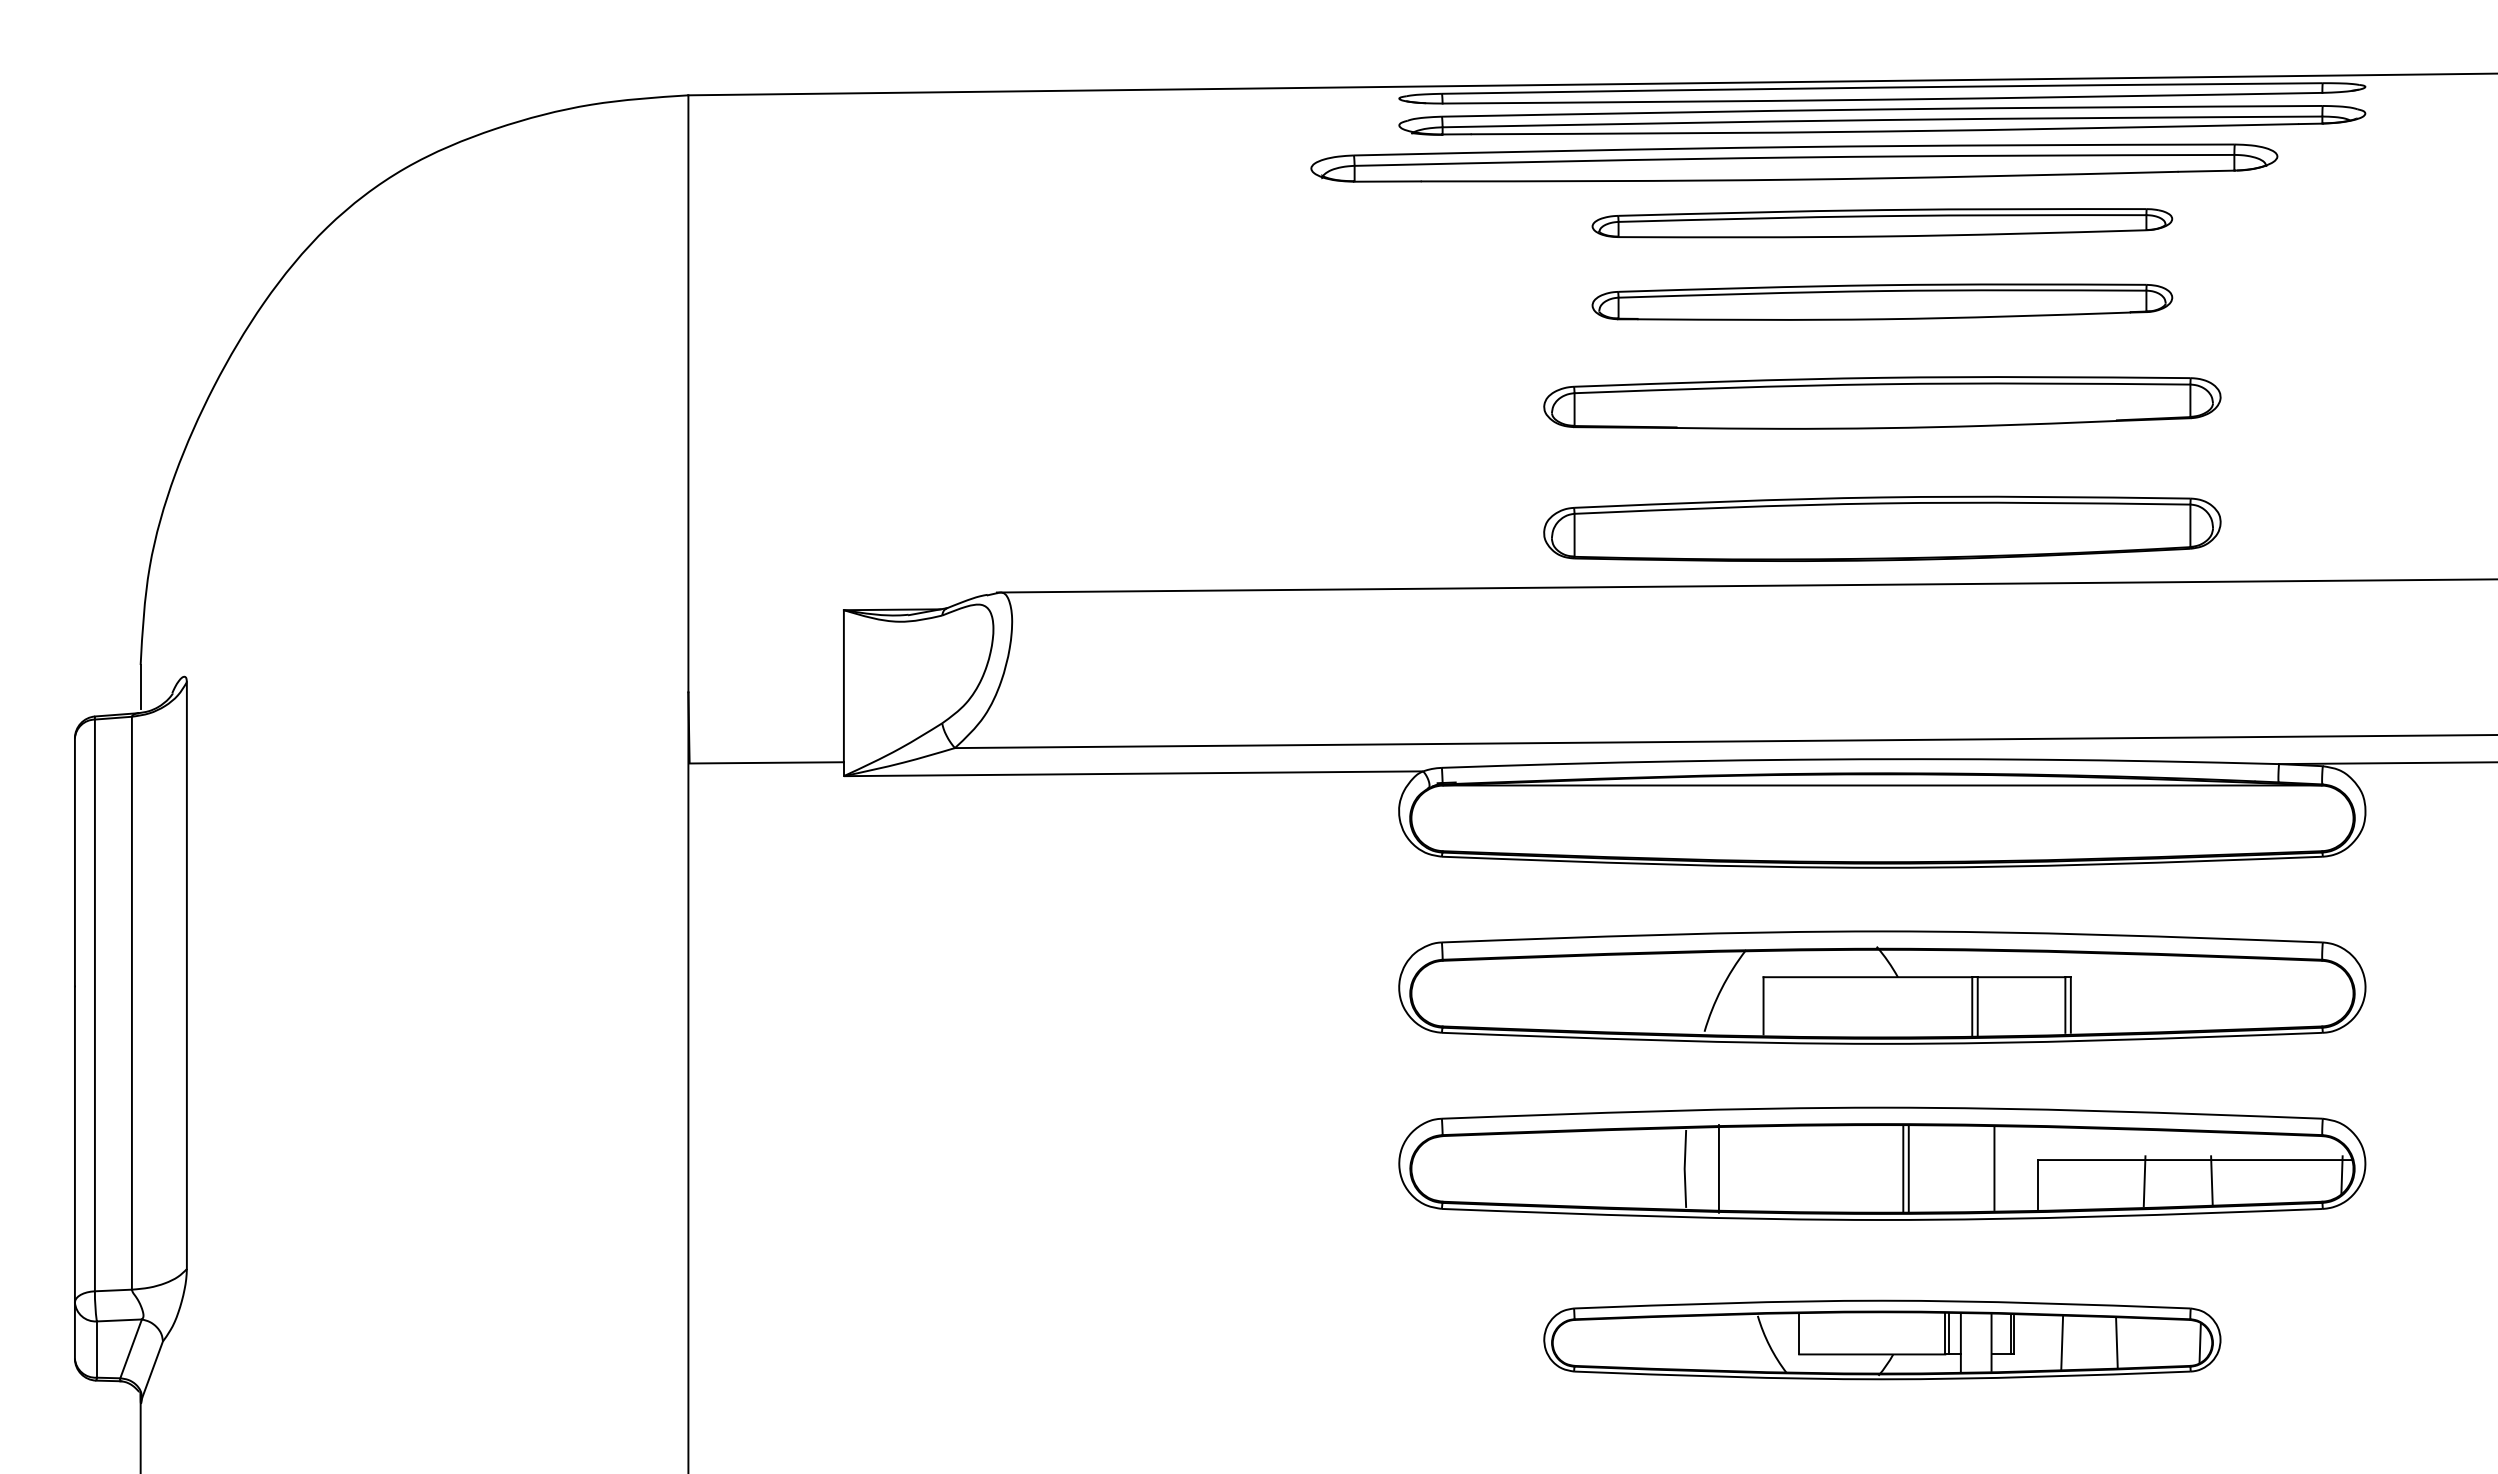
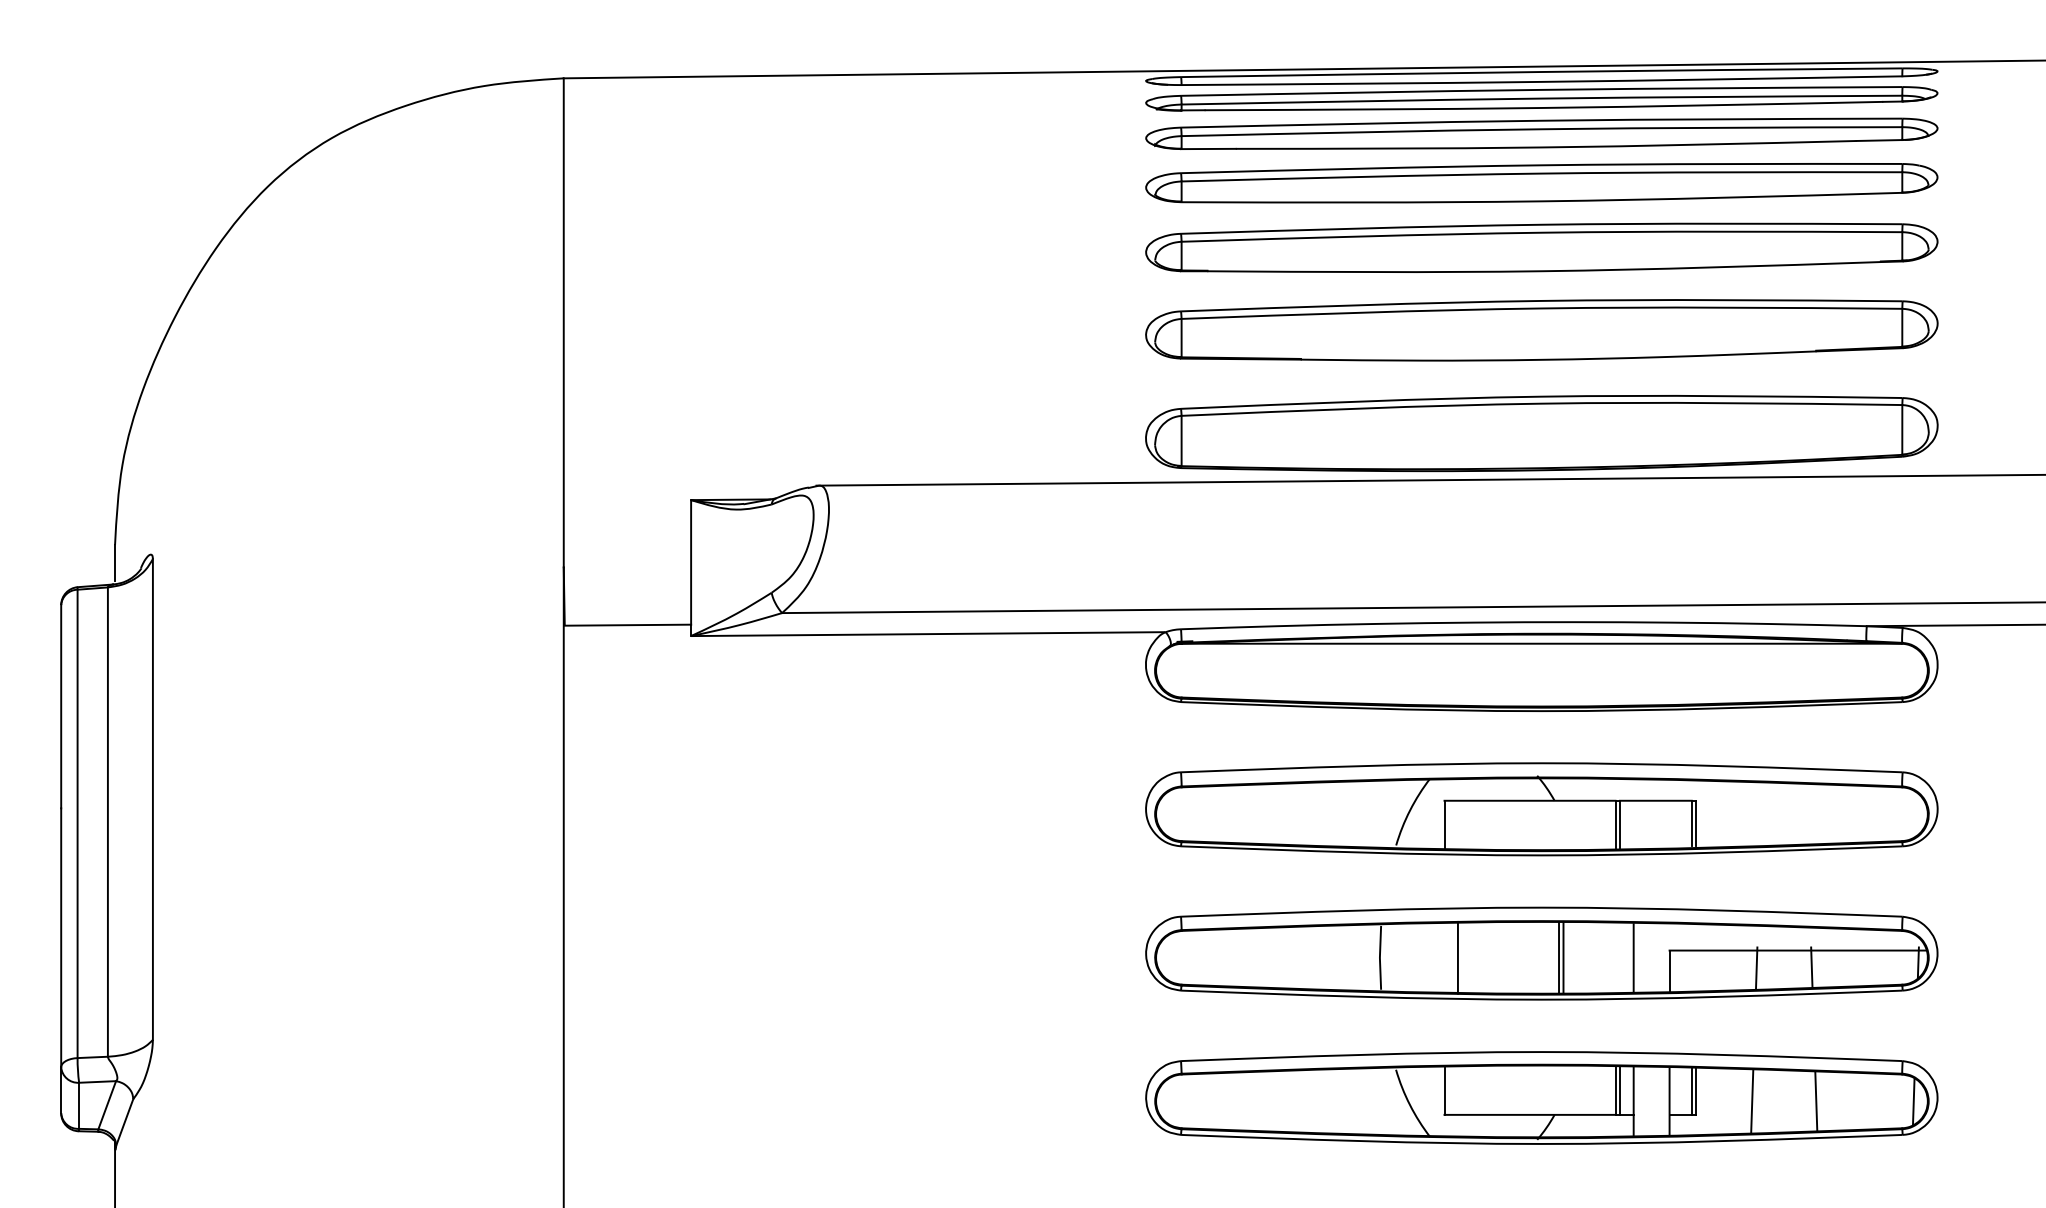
part: (1794, 162) -> (1541, 133), moved
part: (1882, 222) -> (1541, 182), size x1.67
part: (1882, 301) -> (1541, 247), size x1.67
part: (1882, 402) -> (1541, 329), size x1.43
part: (1882, 528) -> (1541, 433), size x1.43
line: (1718, 1168) -> (1457, 957), moved
part: (1882, 1339) -> (1541, 1097), size x1.43

